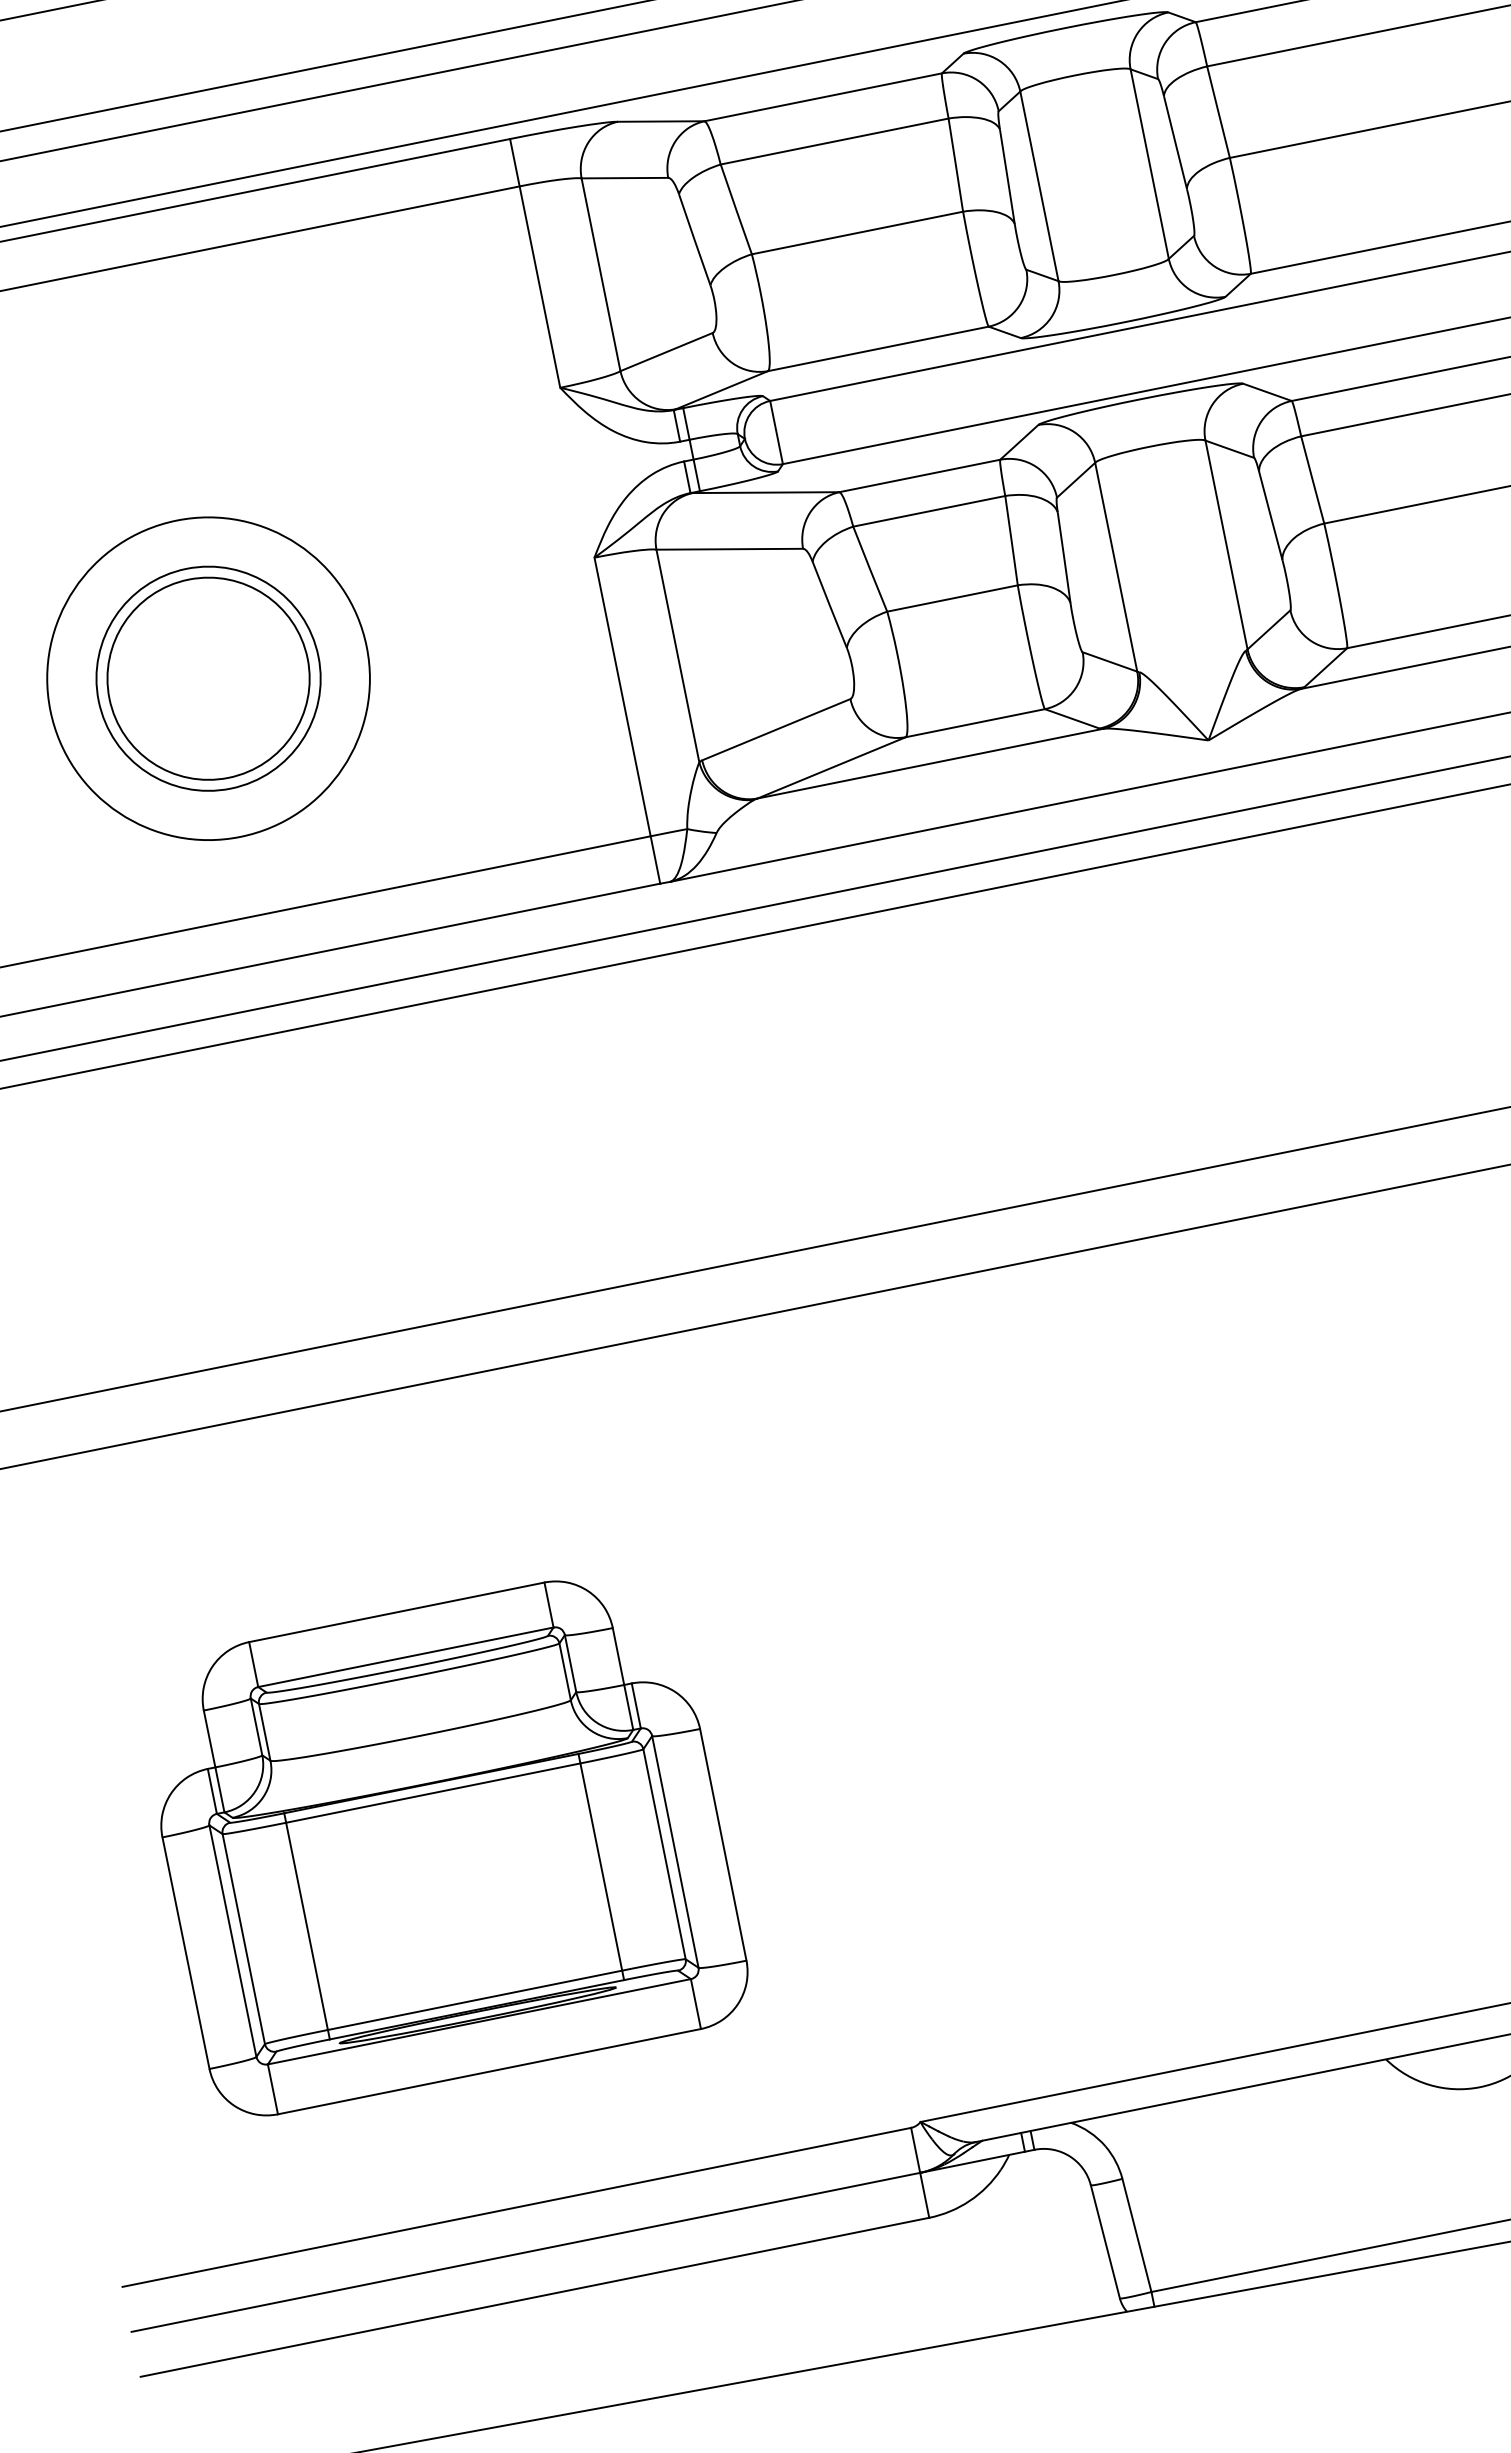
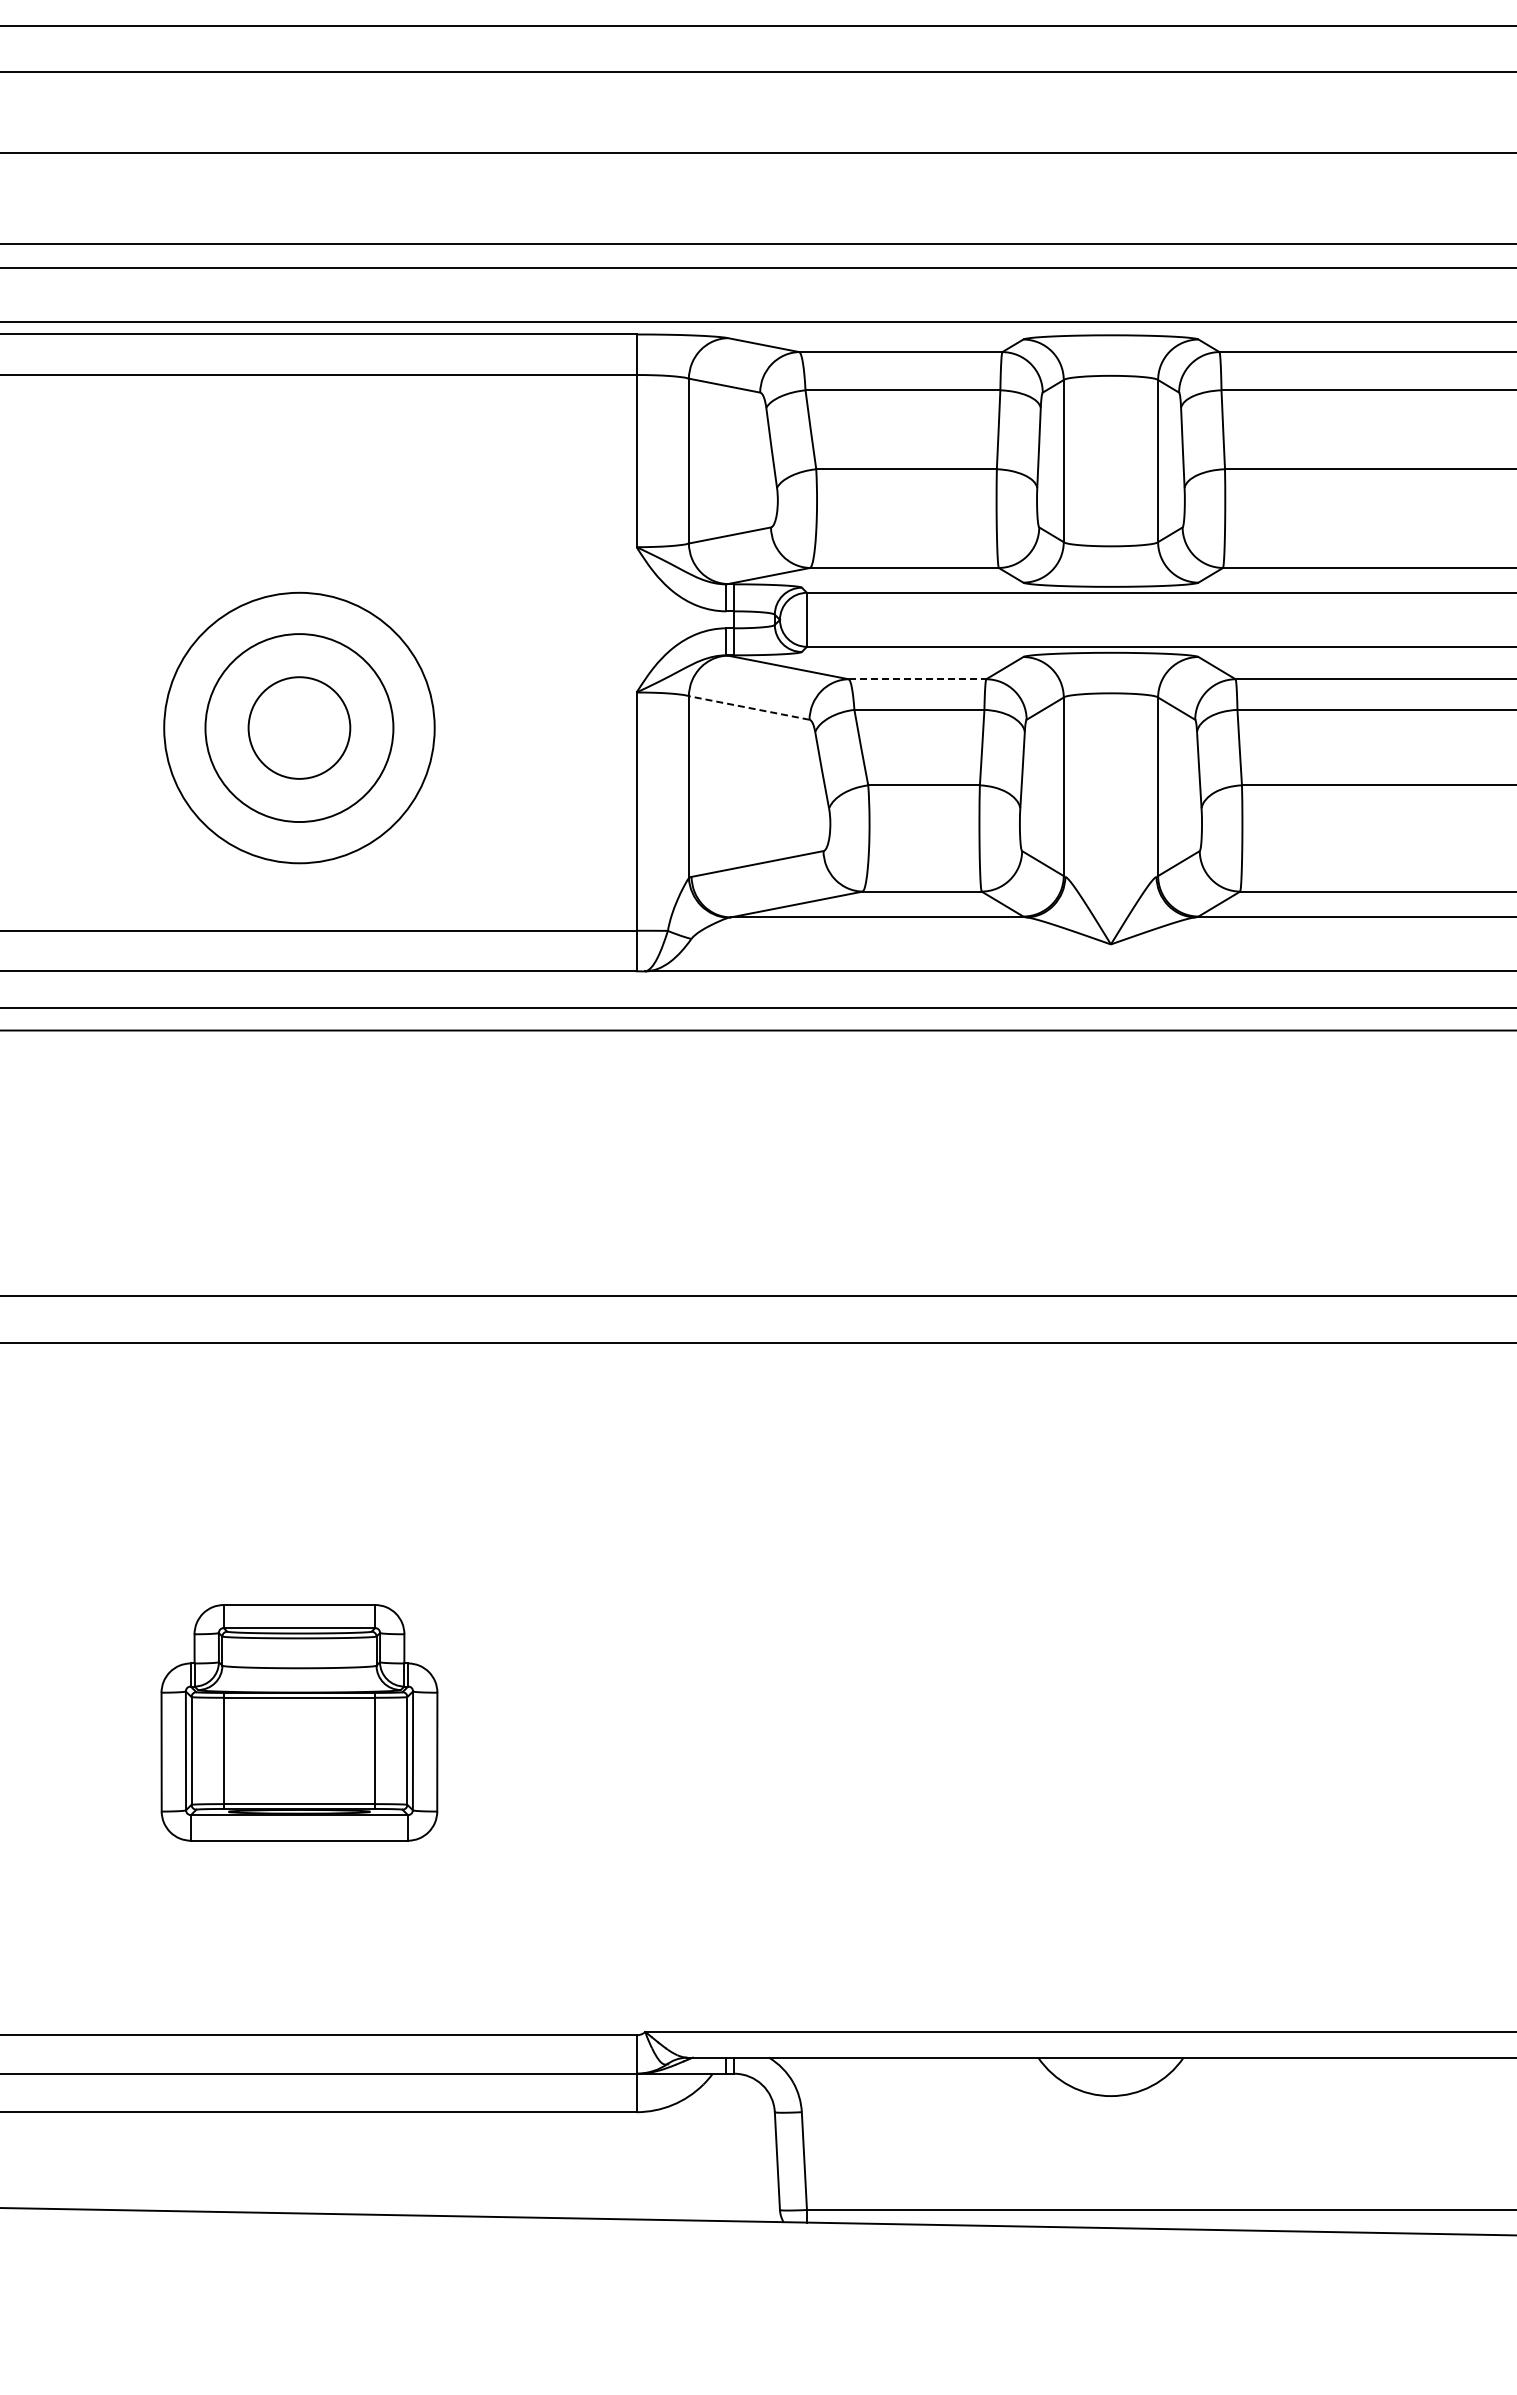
line: (919, 476) -> (917, 679), solid -> dashed
line: (728, 548) -> (748, 707), solid -> dashed
circle: (208, 678) -> (299, 727), size x0.6
part: (443, 1841) -> (299, 1722), size x0.6

